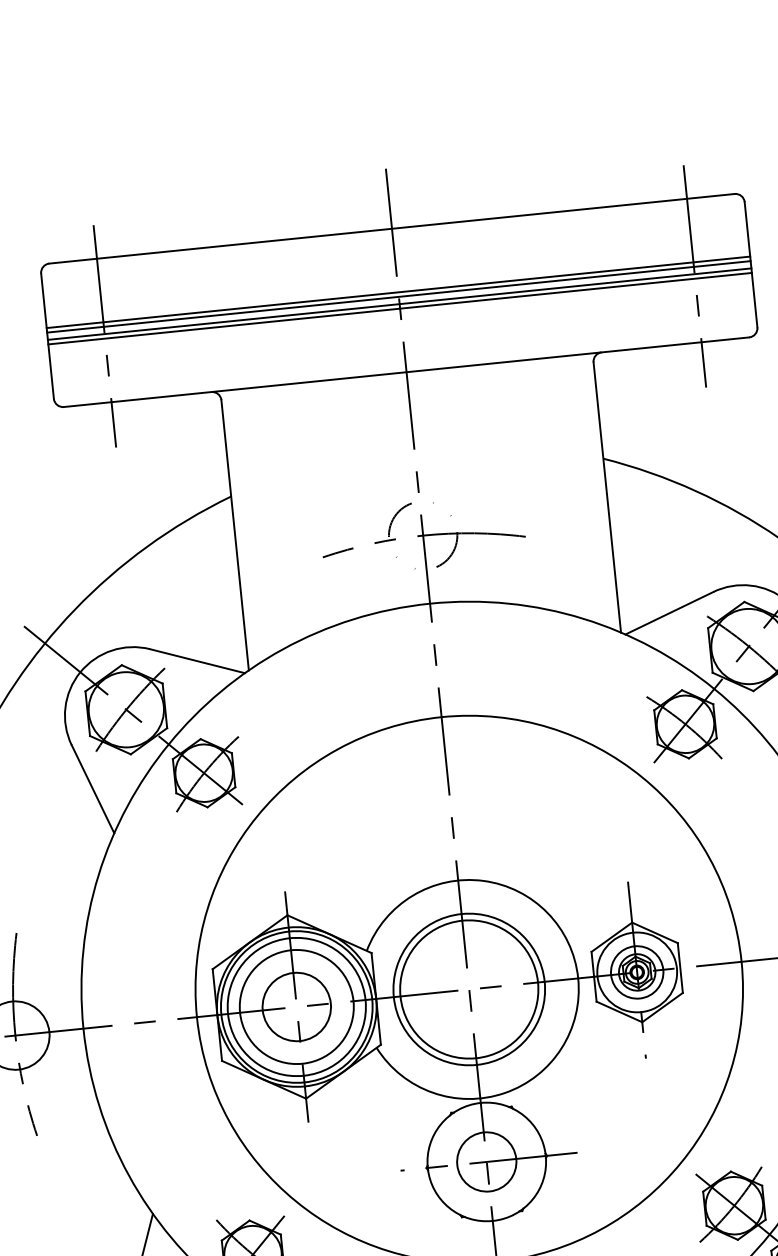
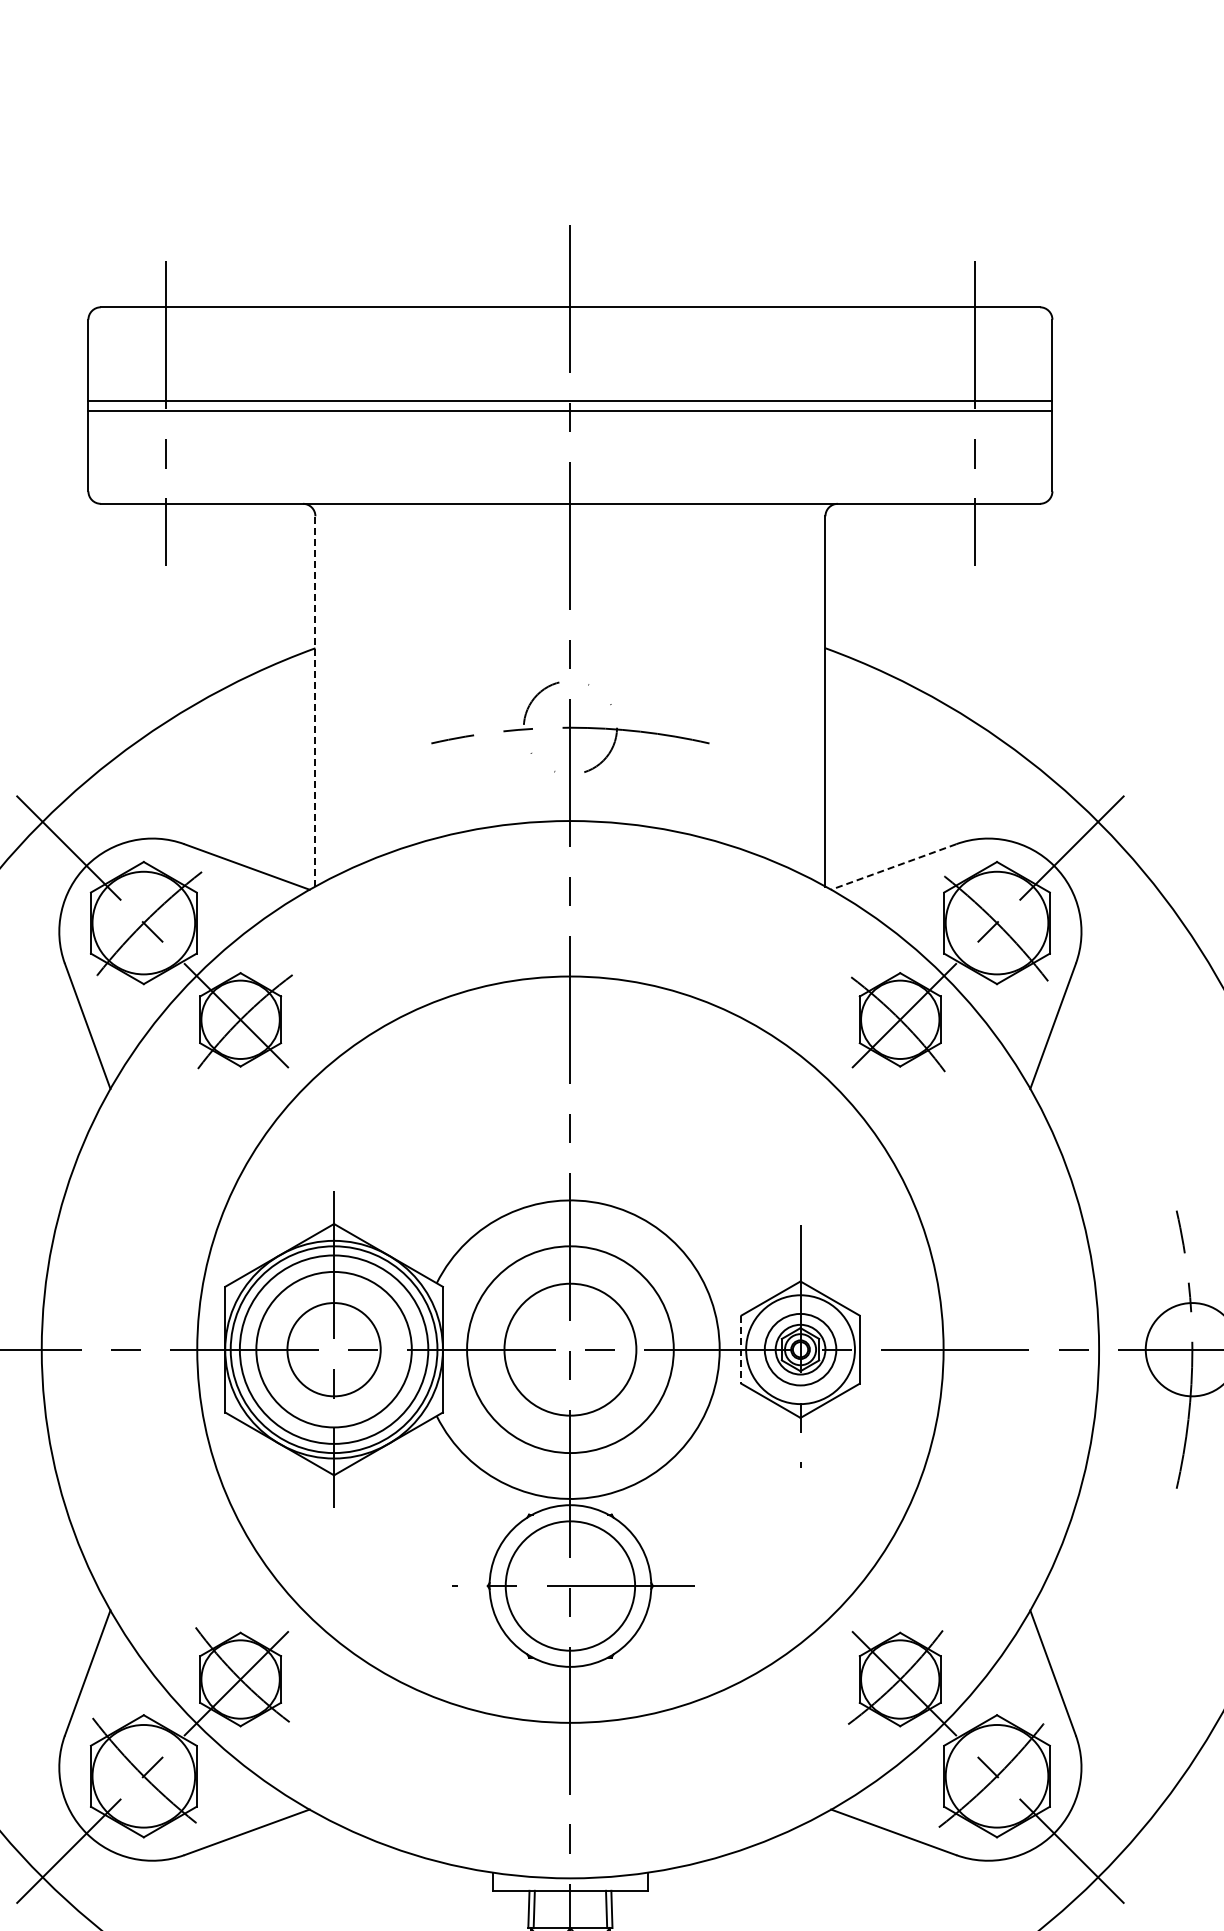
line: (398, 292) -> (570, 394), removed
line: (400, 308) -> (570, 416), removed
line: (235, 534) -> (315, 700), solid -> dashed
line: (669, 612) -> (893, 866), solid -> dashed
line: (594, 977) -> (741, 1350), solid -> dashed
circle: (469, 989) -> (570, 1349), size x0.7
circle: (486, 1161) -> (570, 1585), size x1.6

